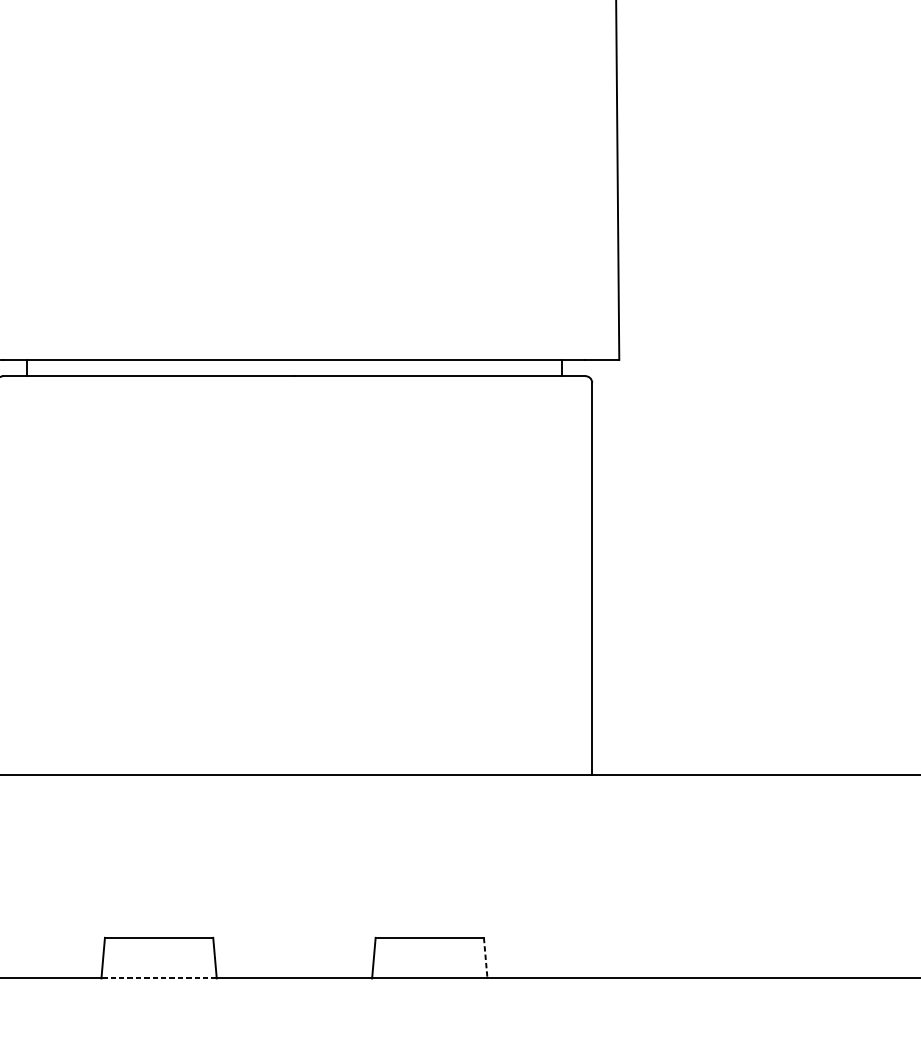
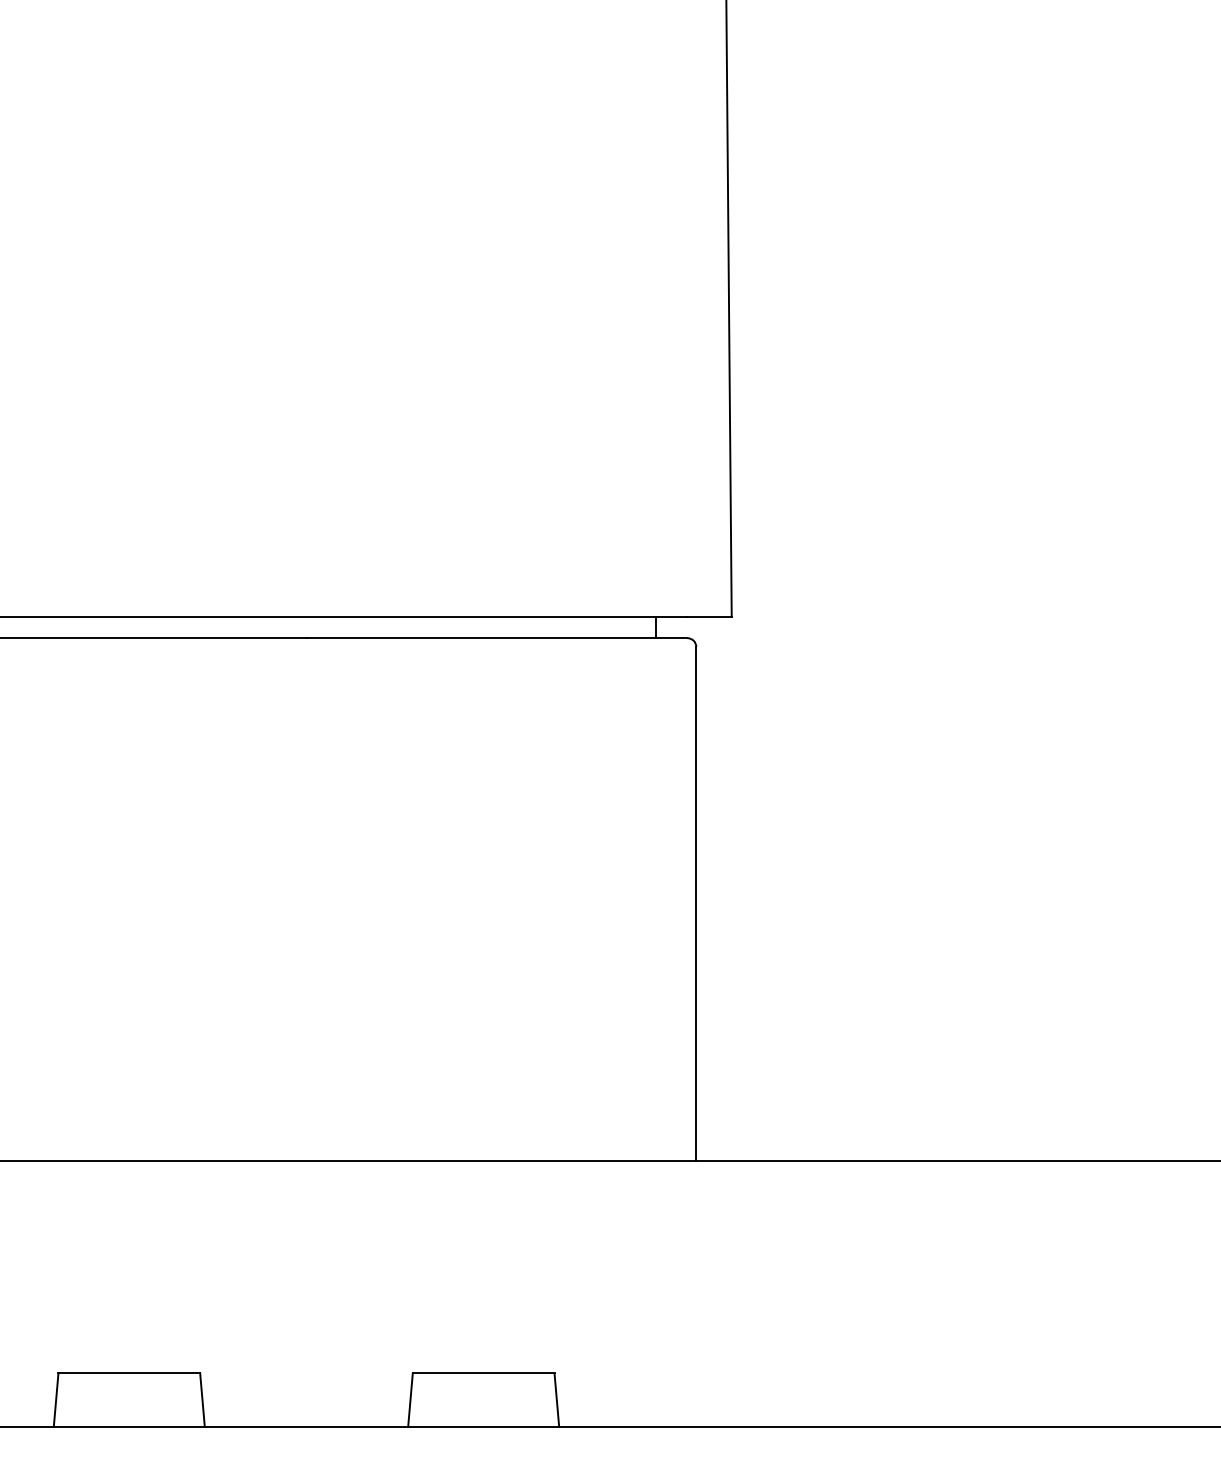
line: (485, 958) -> (556, 1400), dashed -> solid
line: (158, 978) -> (128, 1426), dashed -> solid

